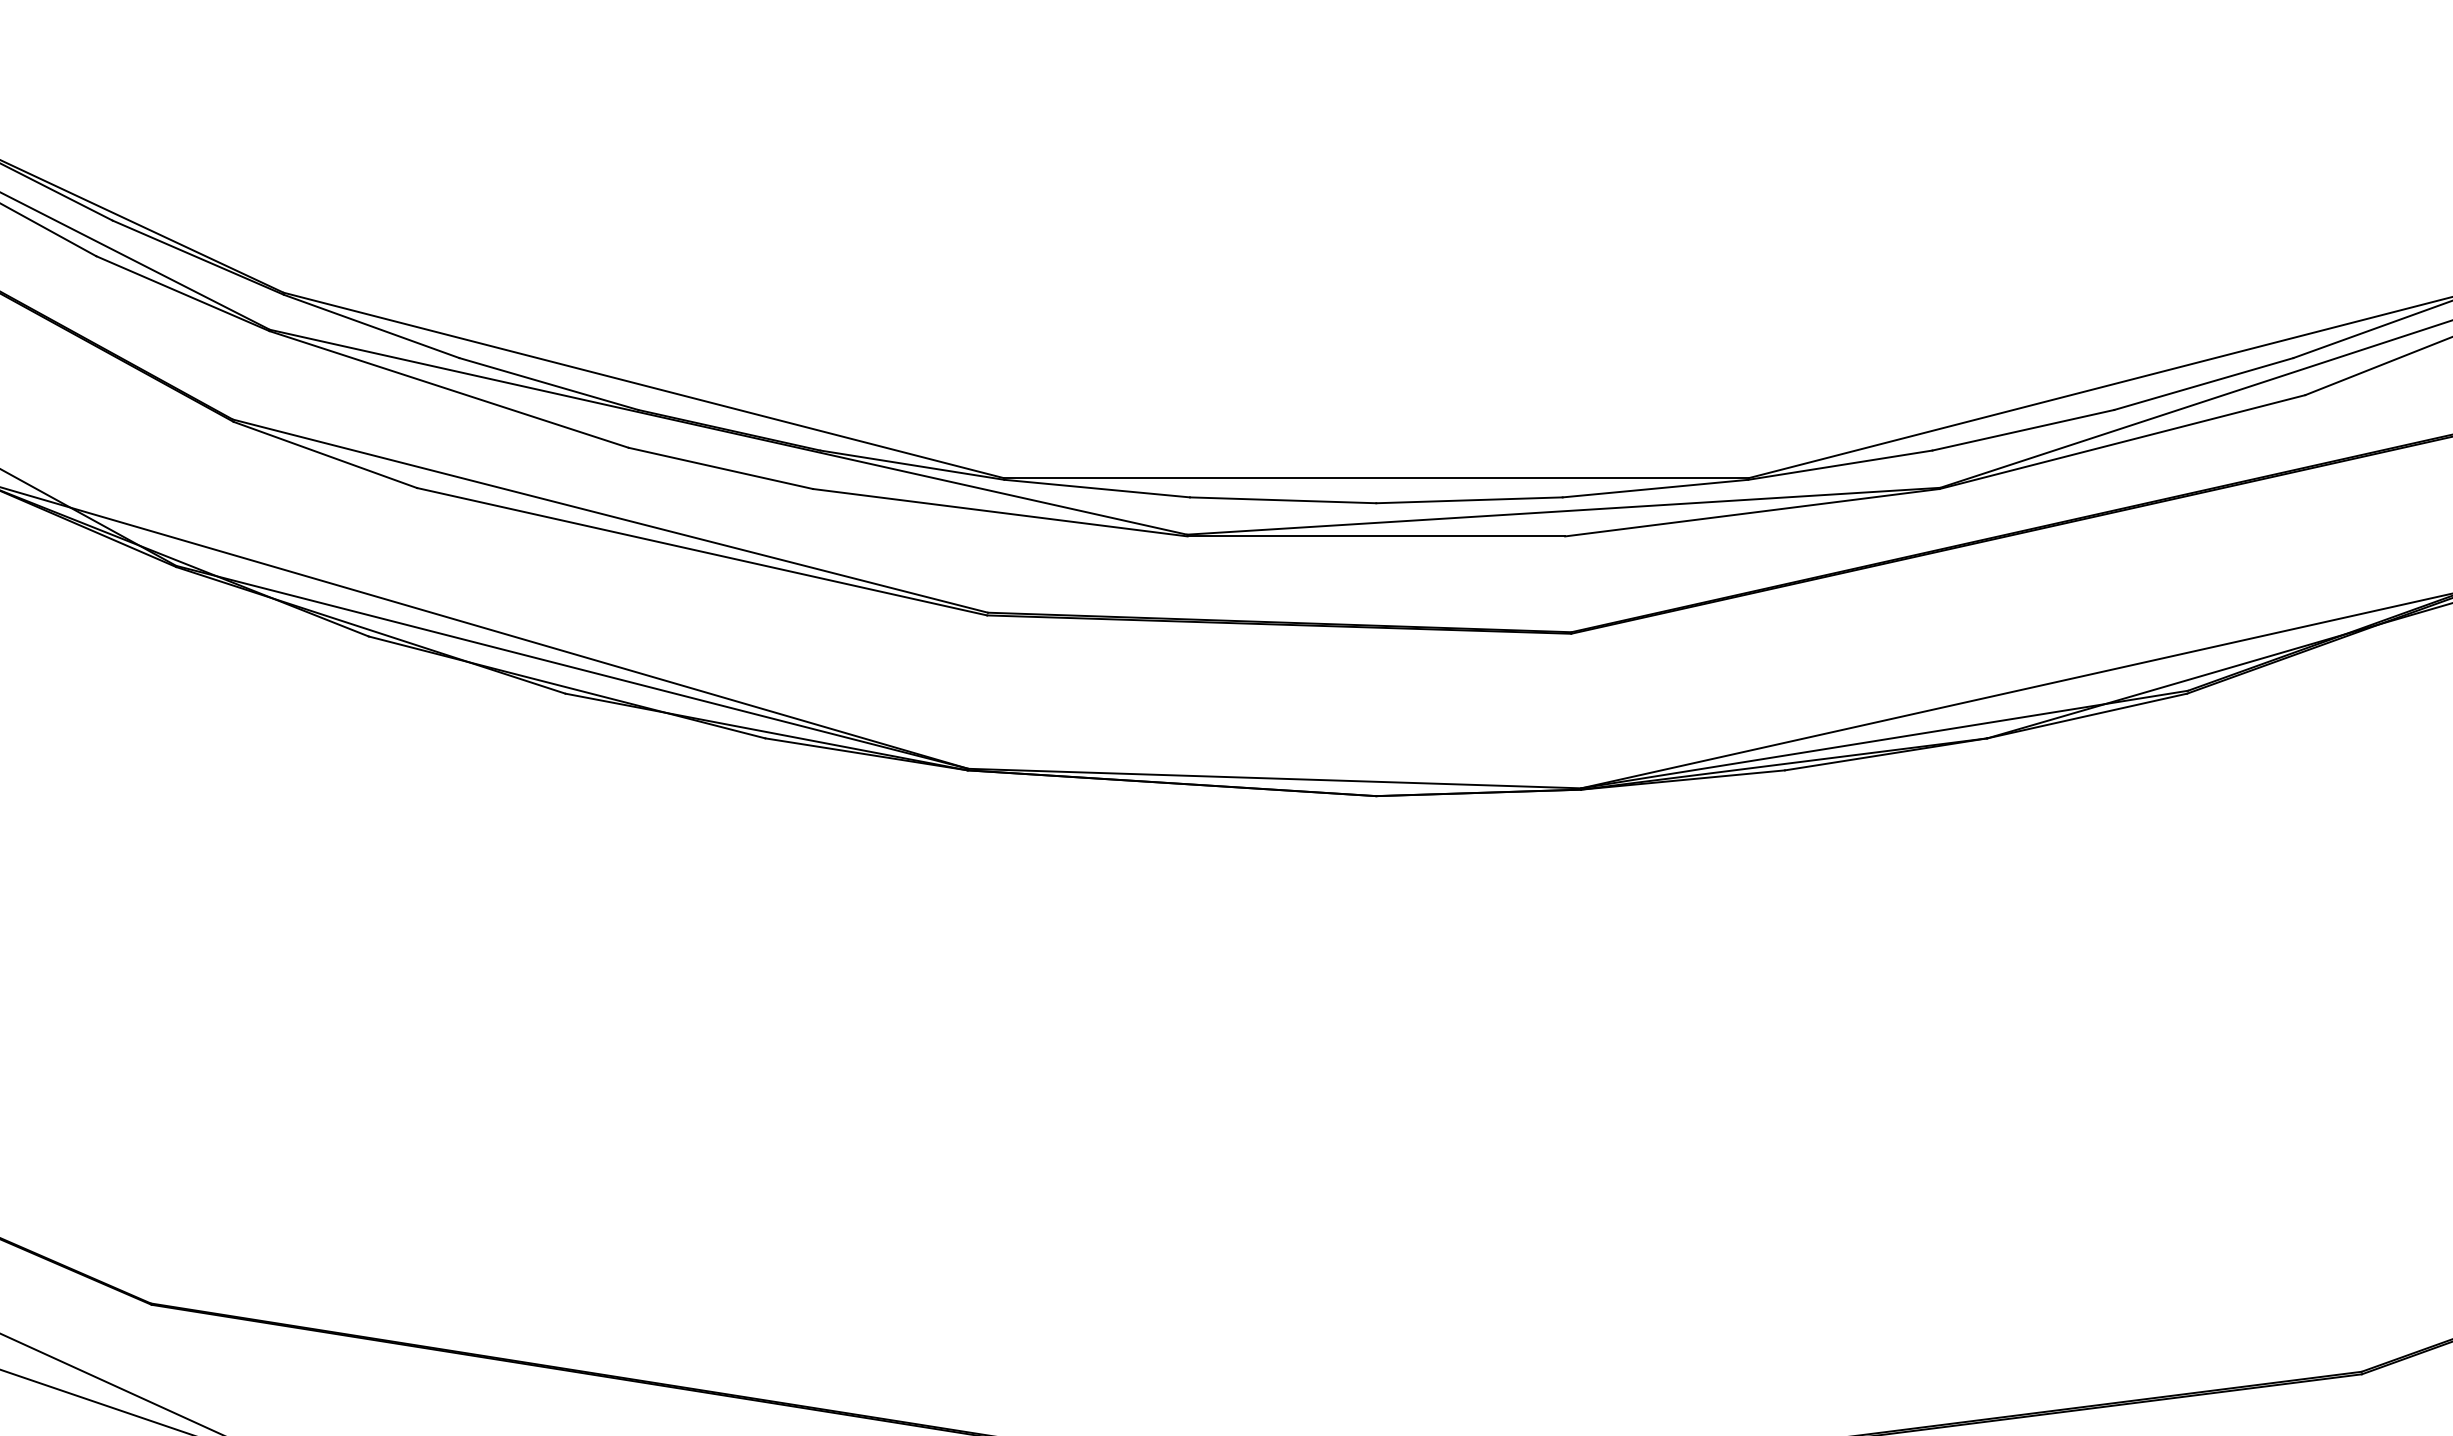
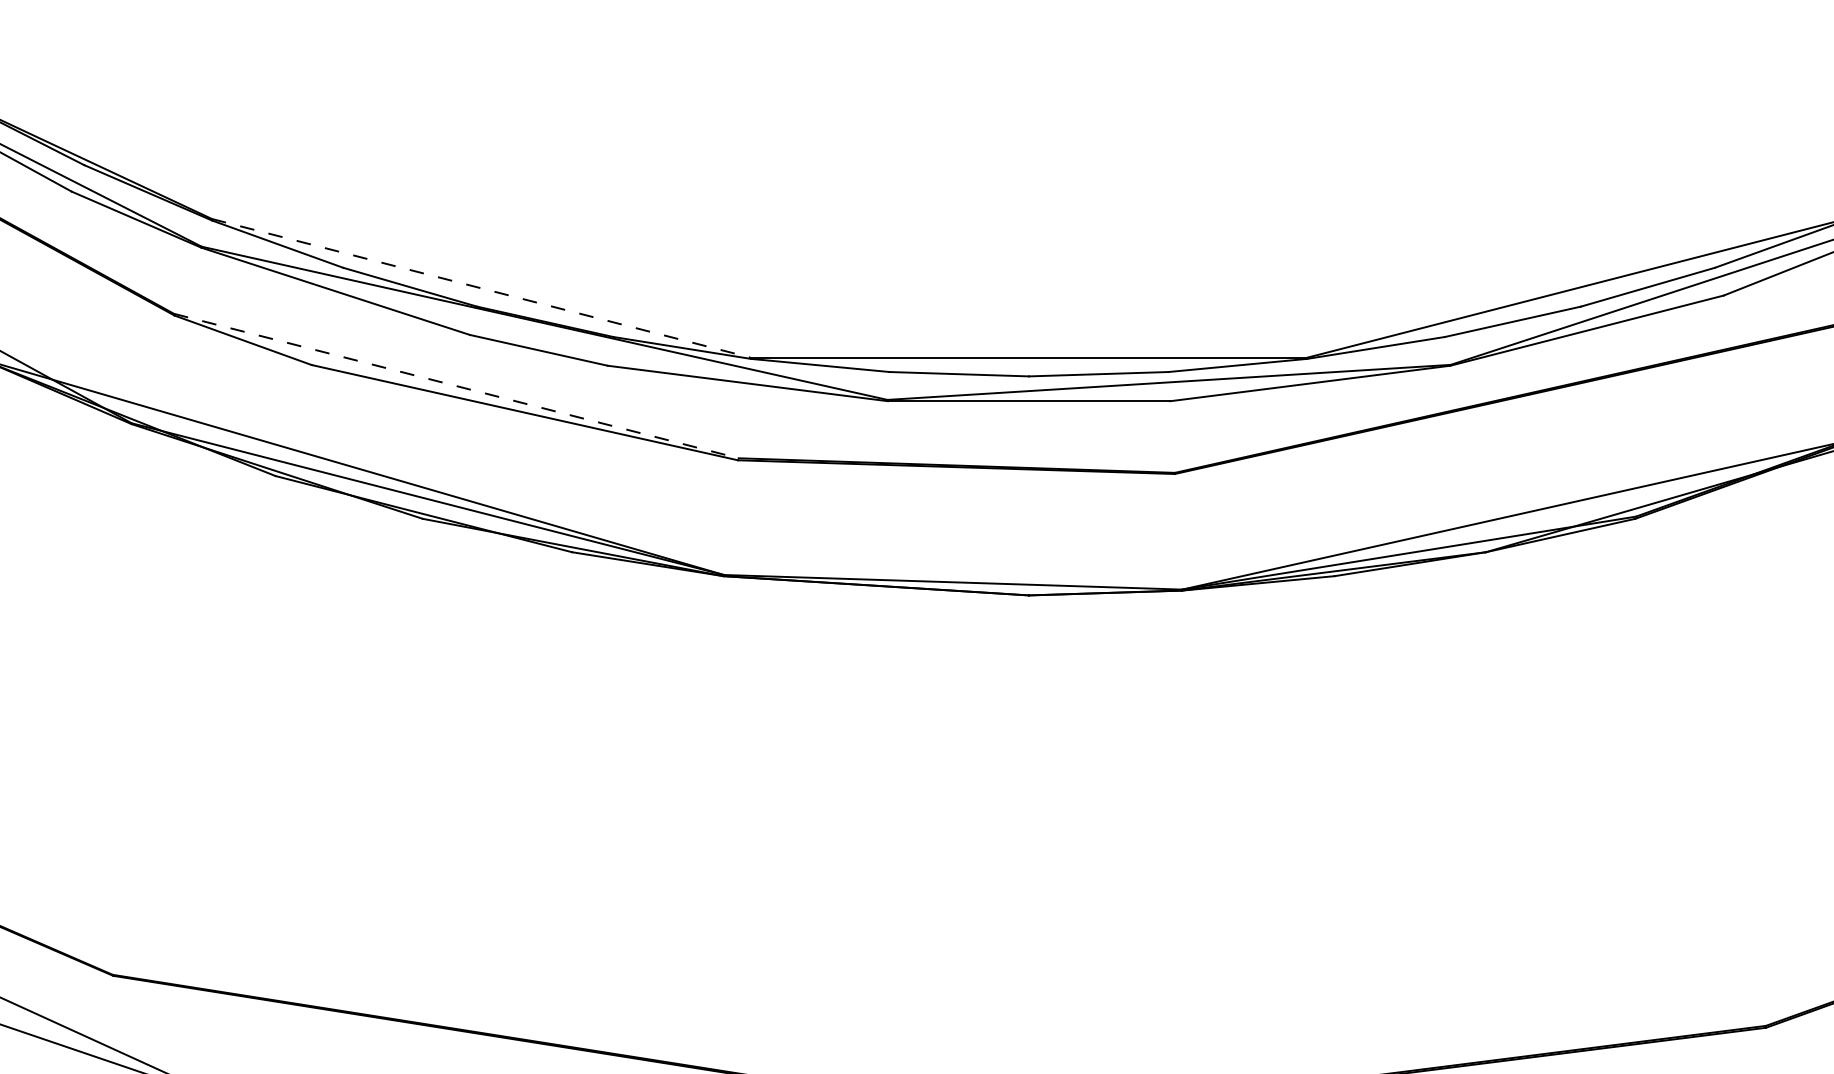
line: (643, 385) -> (481, 288), solid -> dashed
line: (610, 516) -> (456, 386), solid -> dashed

